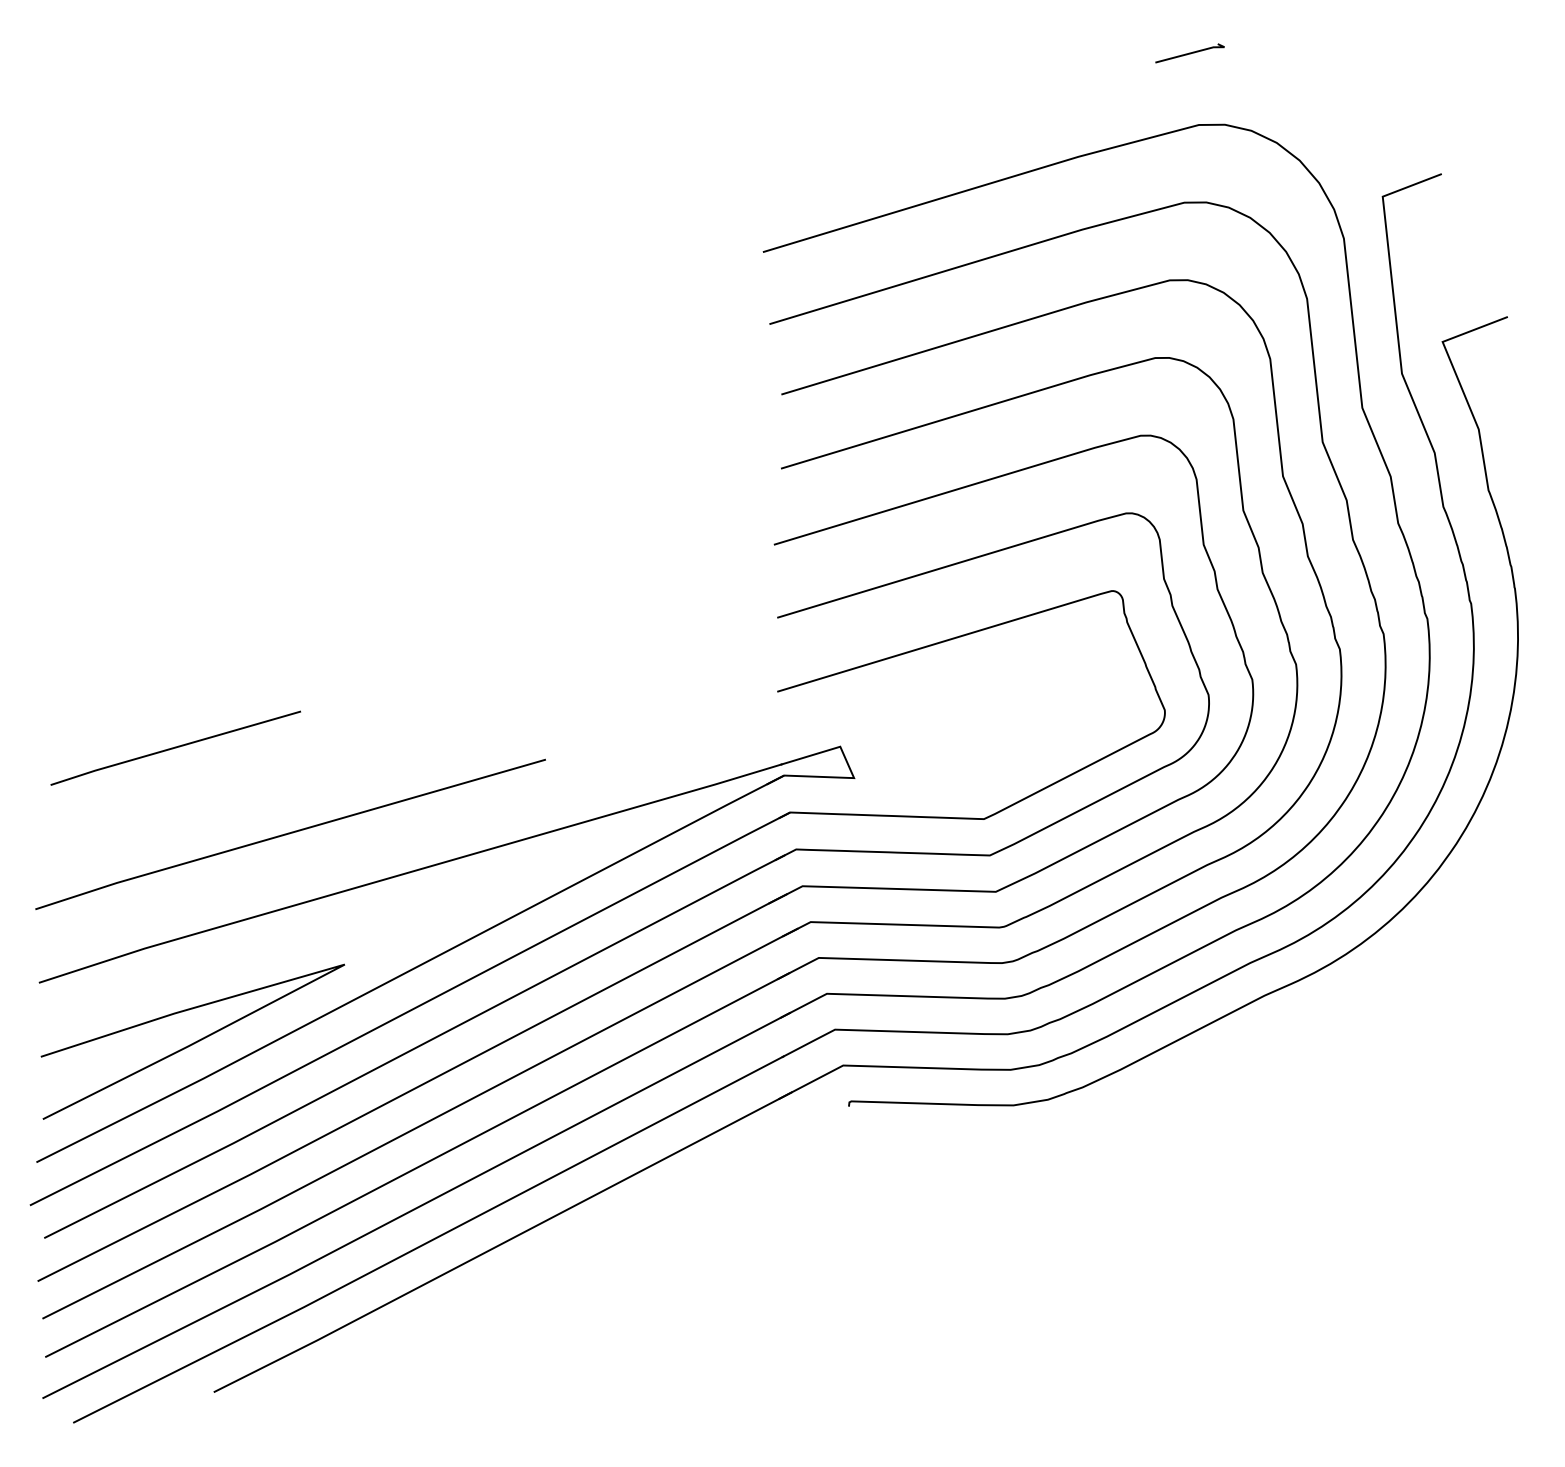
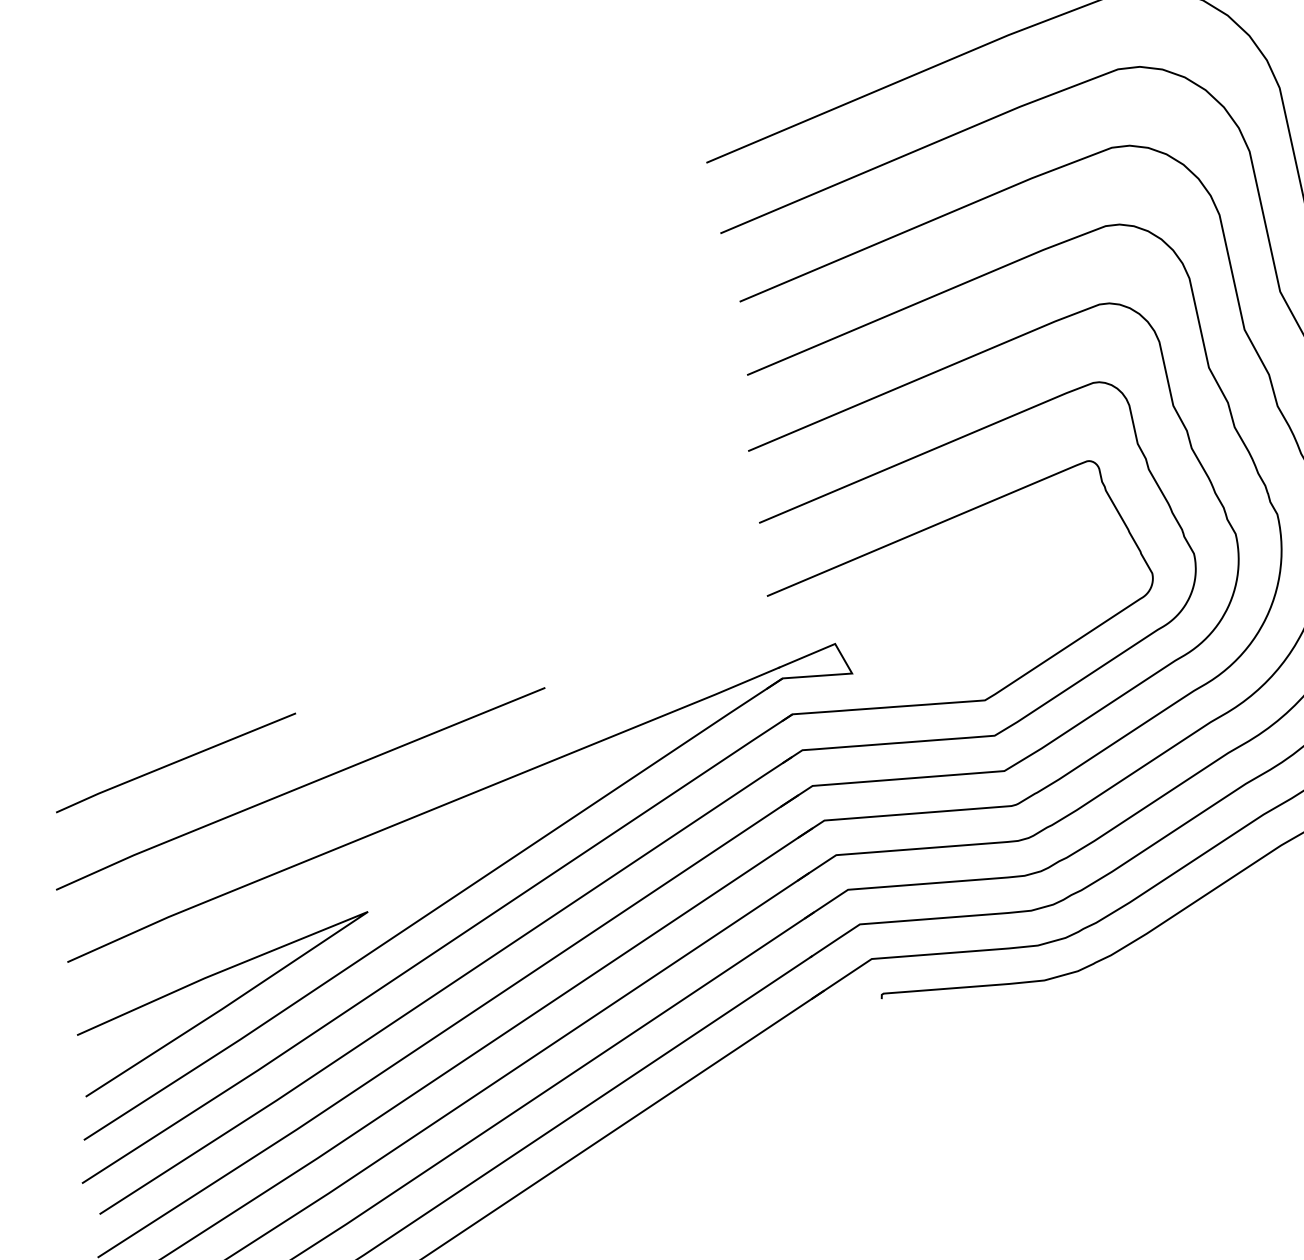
curve: (175, 747) -> (175, 762), moved

